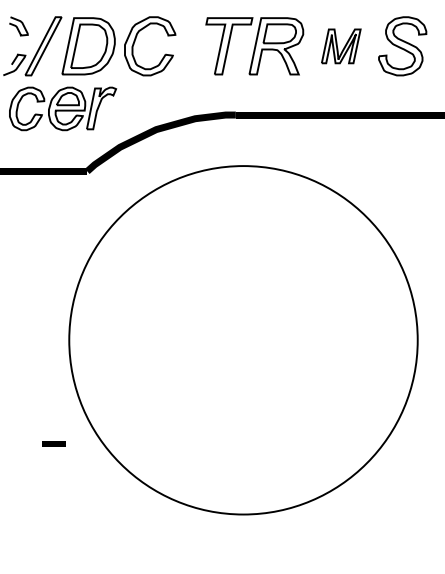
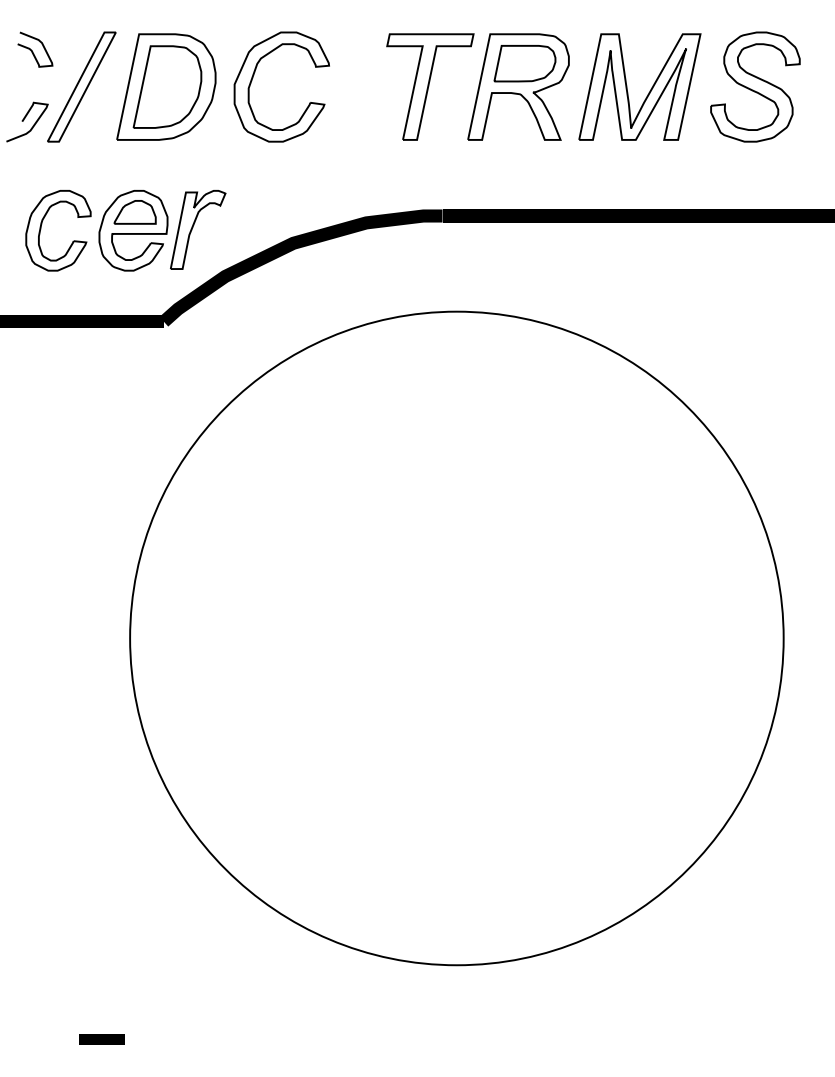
part: (341, 46) -> (640, 87), size x1.67
part: (63, 108) -> (126, 229), moved
line: (53, 443) -> (100, 1038), moved

